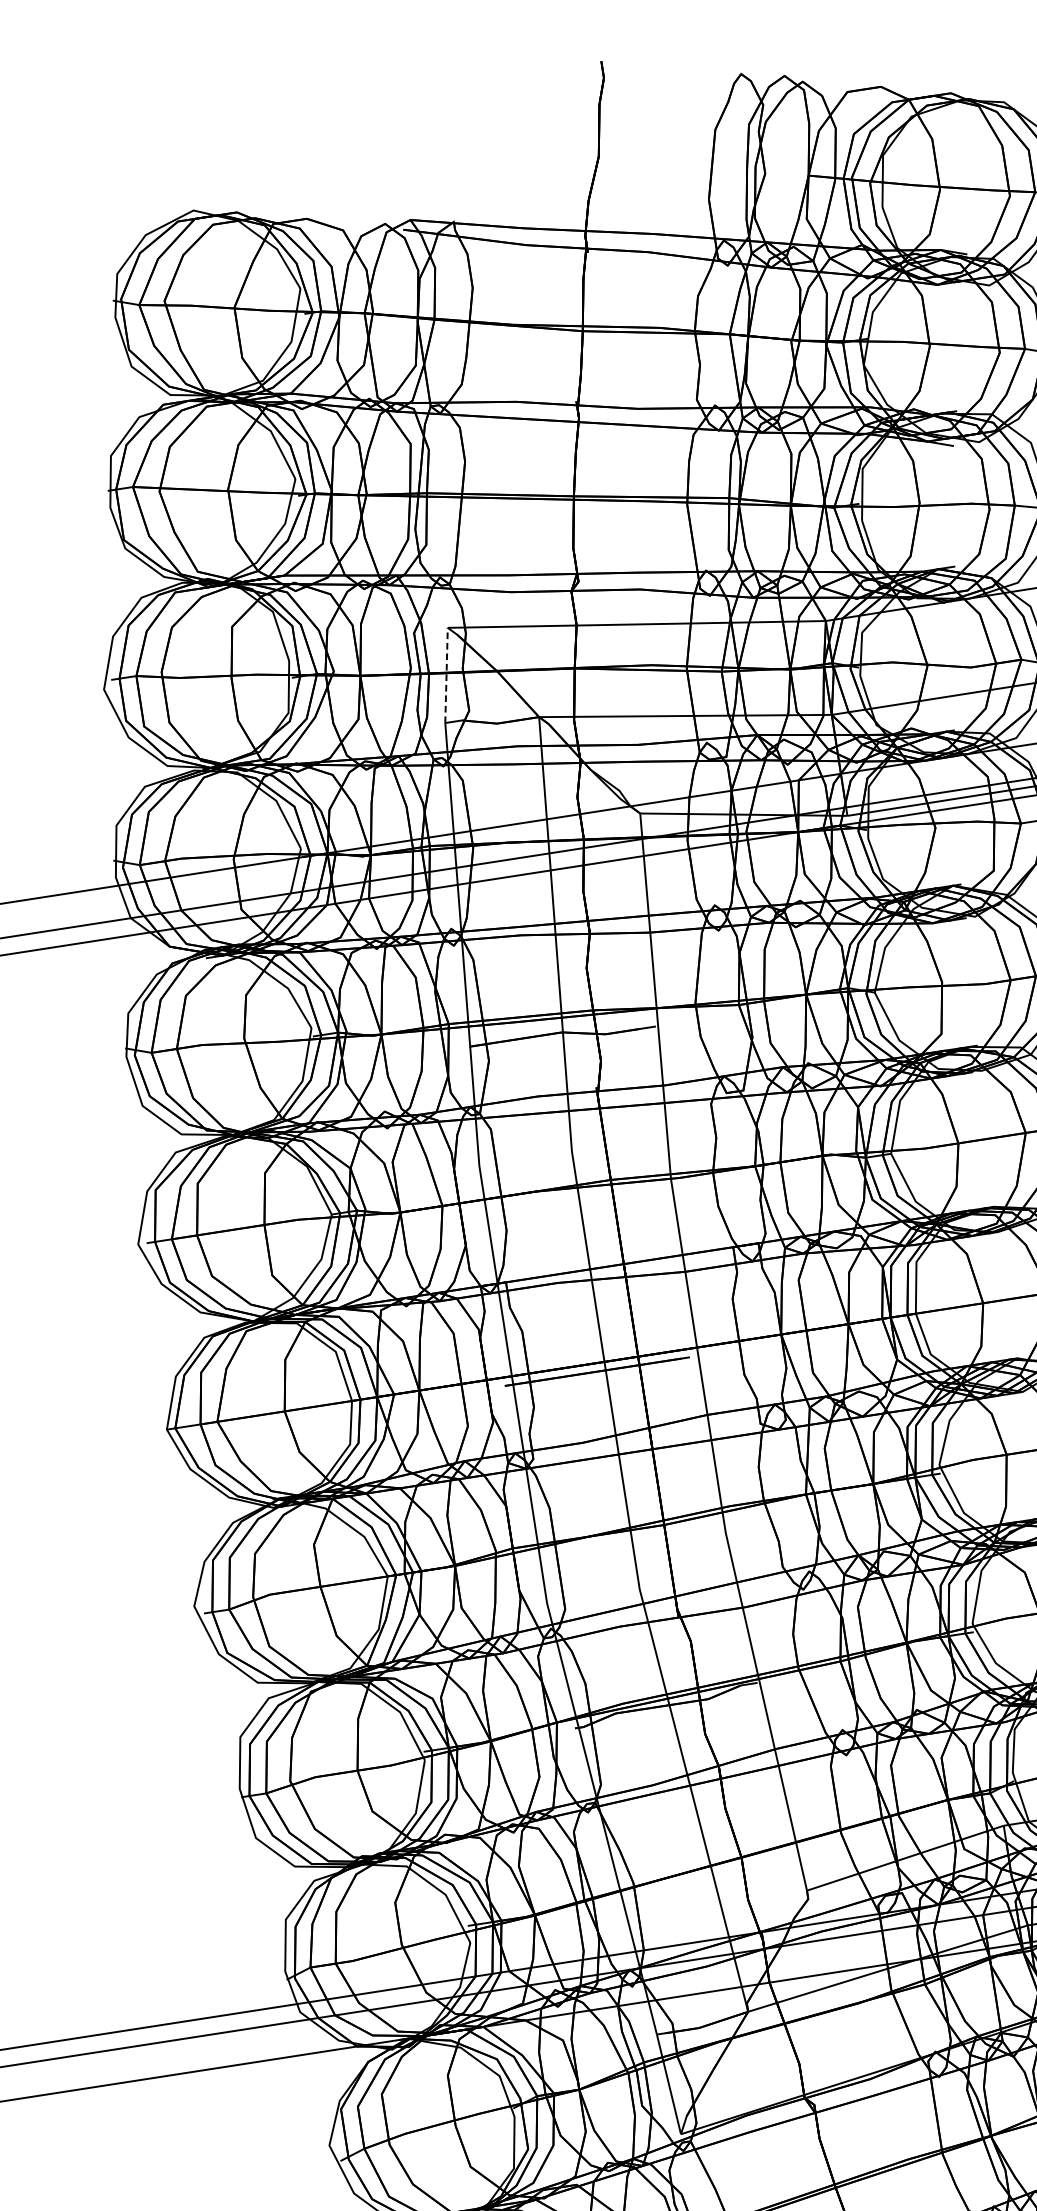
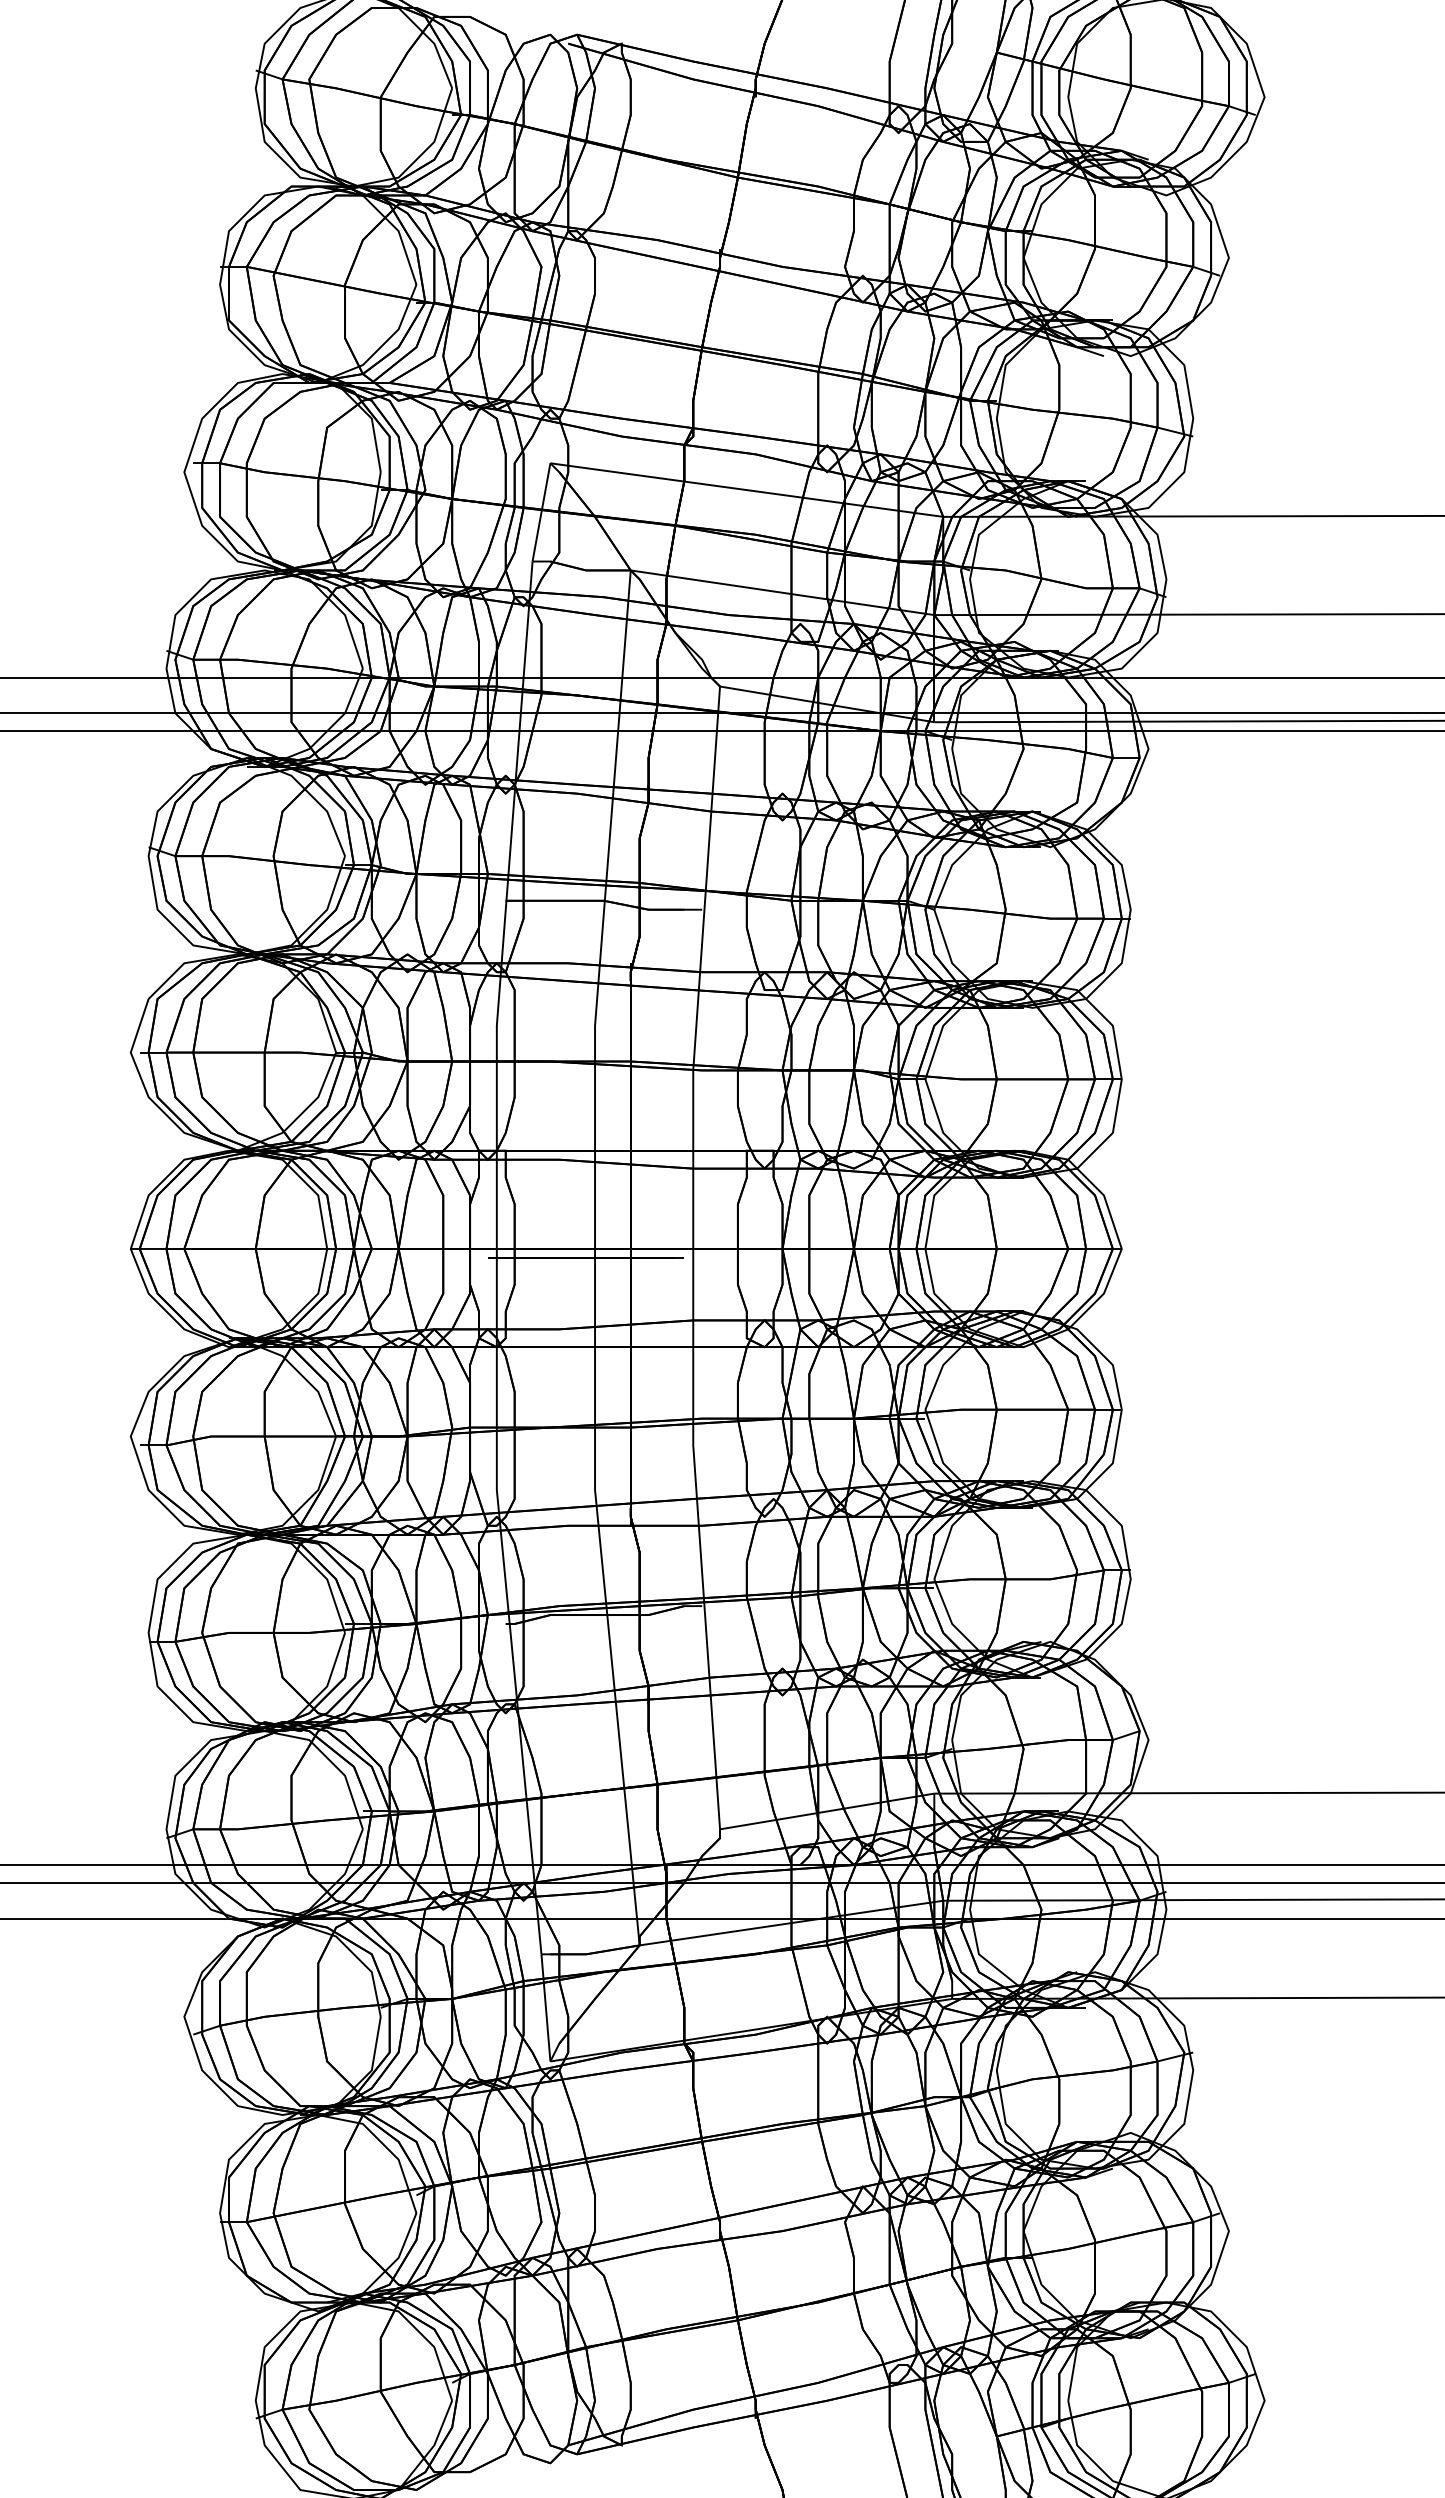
line: (446, 675) -> (541, 512), dashed -> solid

